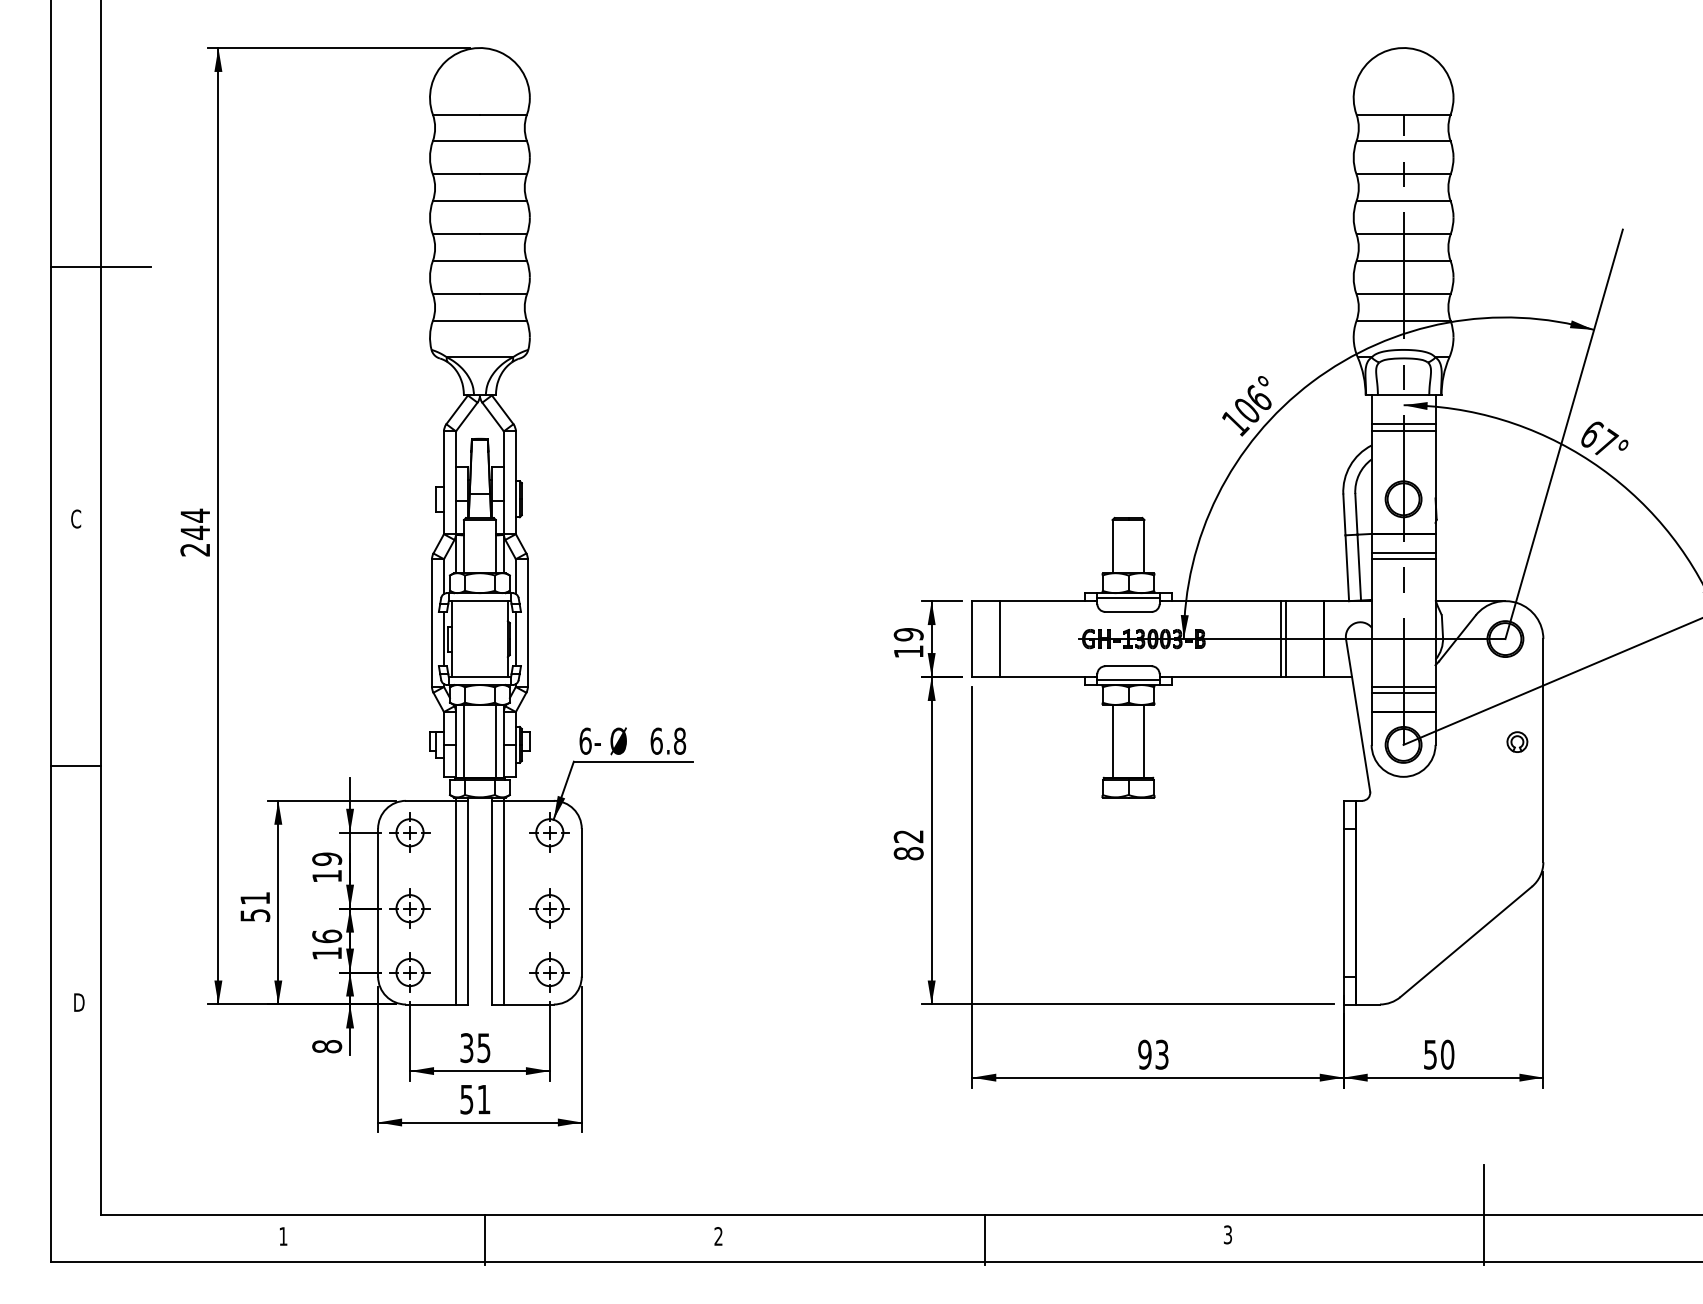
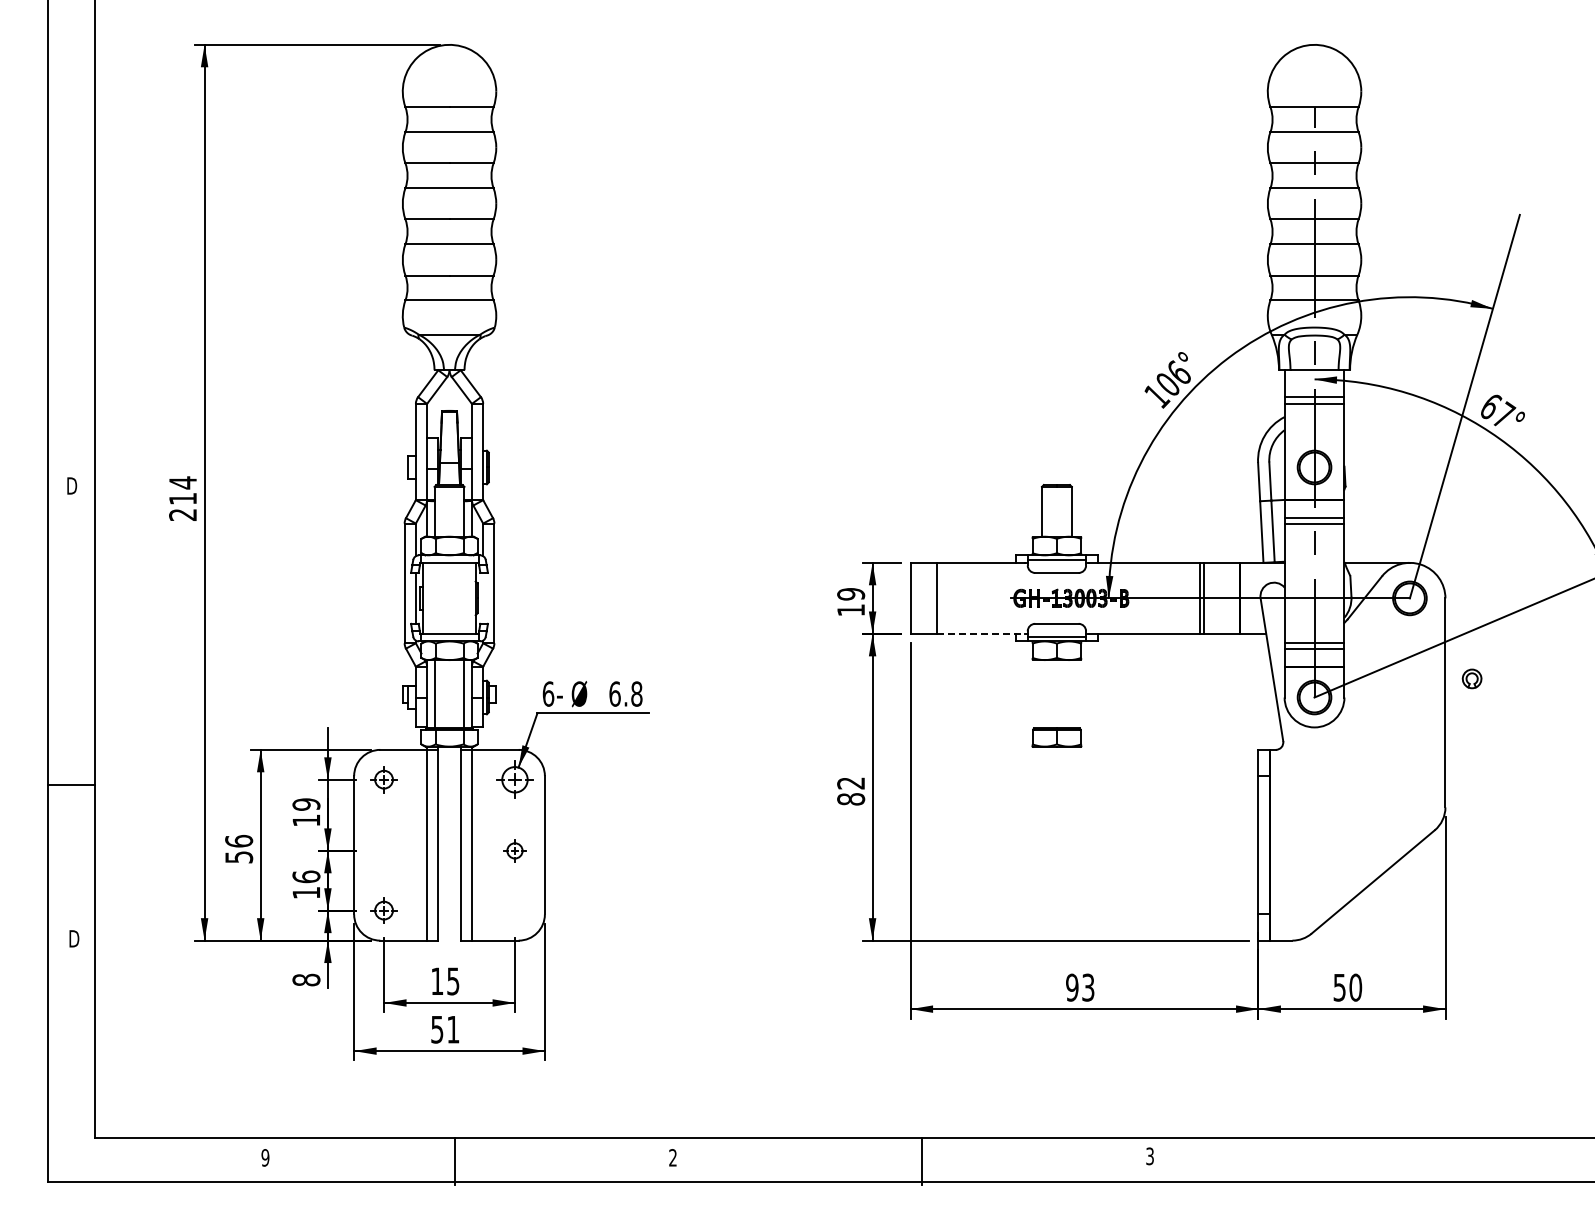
line: (100, 266) -> (94, 249), removed
text: (76, 518) -> (71, 485), C -> D
text: (194, 532) -> (182, 498), 244 -> 214
line: (516, 638) -> (483, 597), removed
line: (1047, 676) -> (981, 633), solid -> dashed
line: (1112, 741) -> (1041, 694), removed
line: (1144, 741) -> (1071, 694), removed
part: (1516, 741) -> (1471, 678), moved
line: (75, 766) -> (70, 785), moved
part: (409, 832) -> (383, 779), size x0.7
text: (255, 897) -> (239, 840), 51 -> 56
part: (409, 908) -> (383, 850), removed
part: (549, 908) -> (514, 850), size x0.6
part: (409, 972) -> (383, 910), size x0.7
part: (549, 972) -> (514, 910), removed
text: (467, 1048) -> (437, 981), 35 -> 15
line: (1483, 1214) -> (1389, 1137), removed
text: (283, 1236) -> (265, 1157), 1 -> 9

